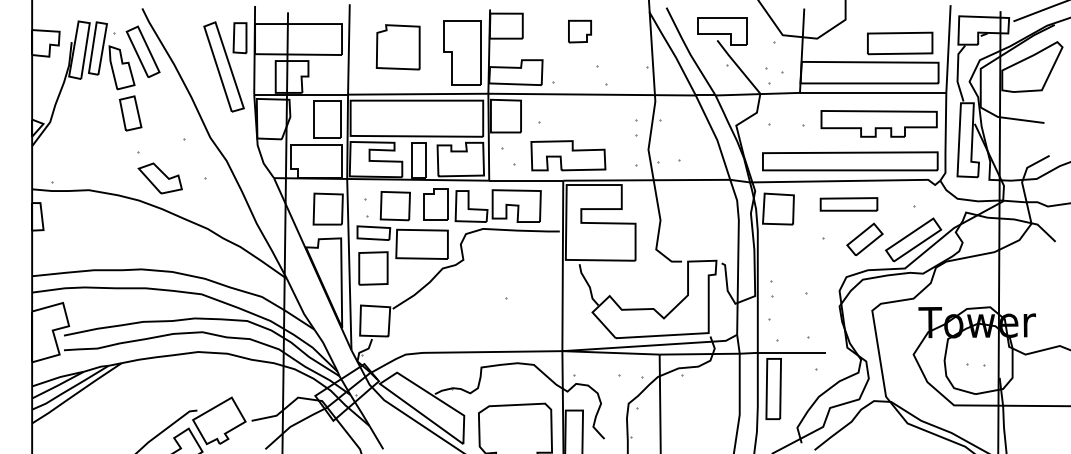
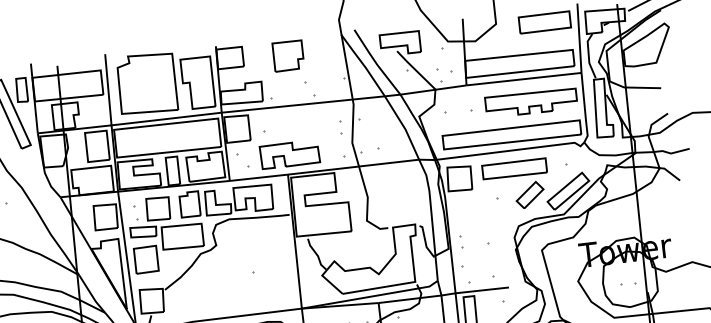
part: (579, 31) -> (288, 55), size x1.67
part: (900, 43) -> (545, 22), moved
part: (397, 47) -> (146, 84), size x1.67
part: (848, 204) -> (514, 168), size x1.43

